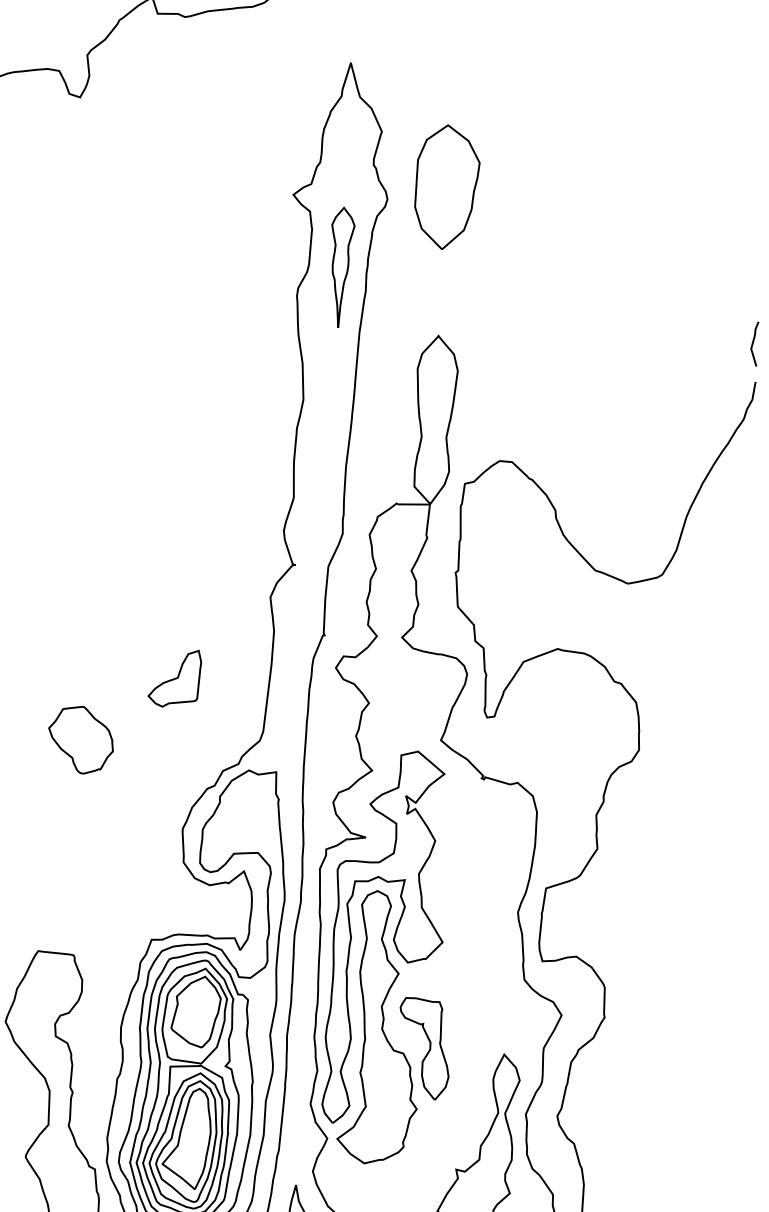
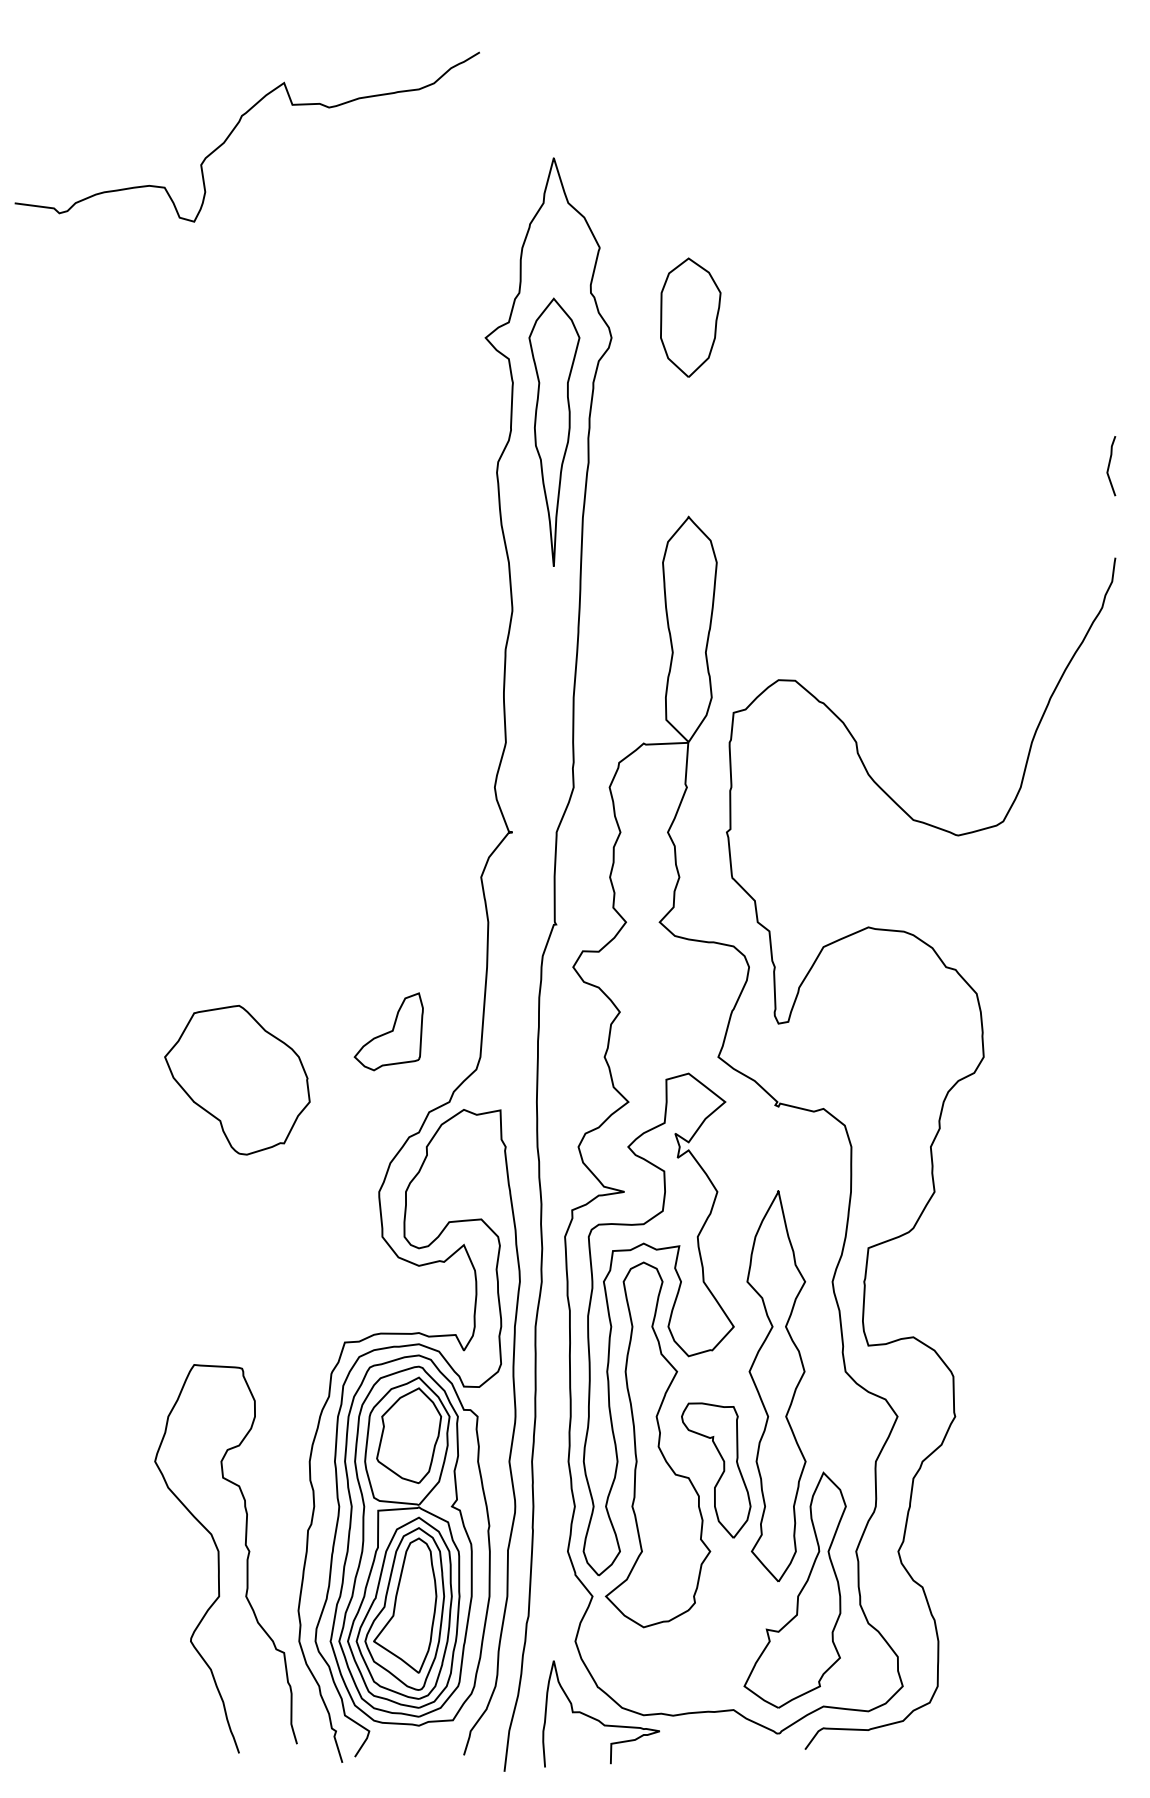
part: (447, 187) -> (690, 317), size x0.71
part: (341, 267) -> (554, 431), size x1.67
curve: (753, 344) -> (1109, 466), moved
part: (174, 678) -> (388, 1031), moved
part: (81, 740) -> (237, 1080), size x1.67
part: (472, 988) -> (776, 1386), added

